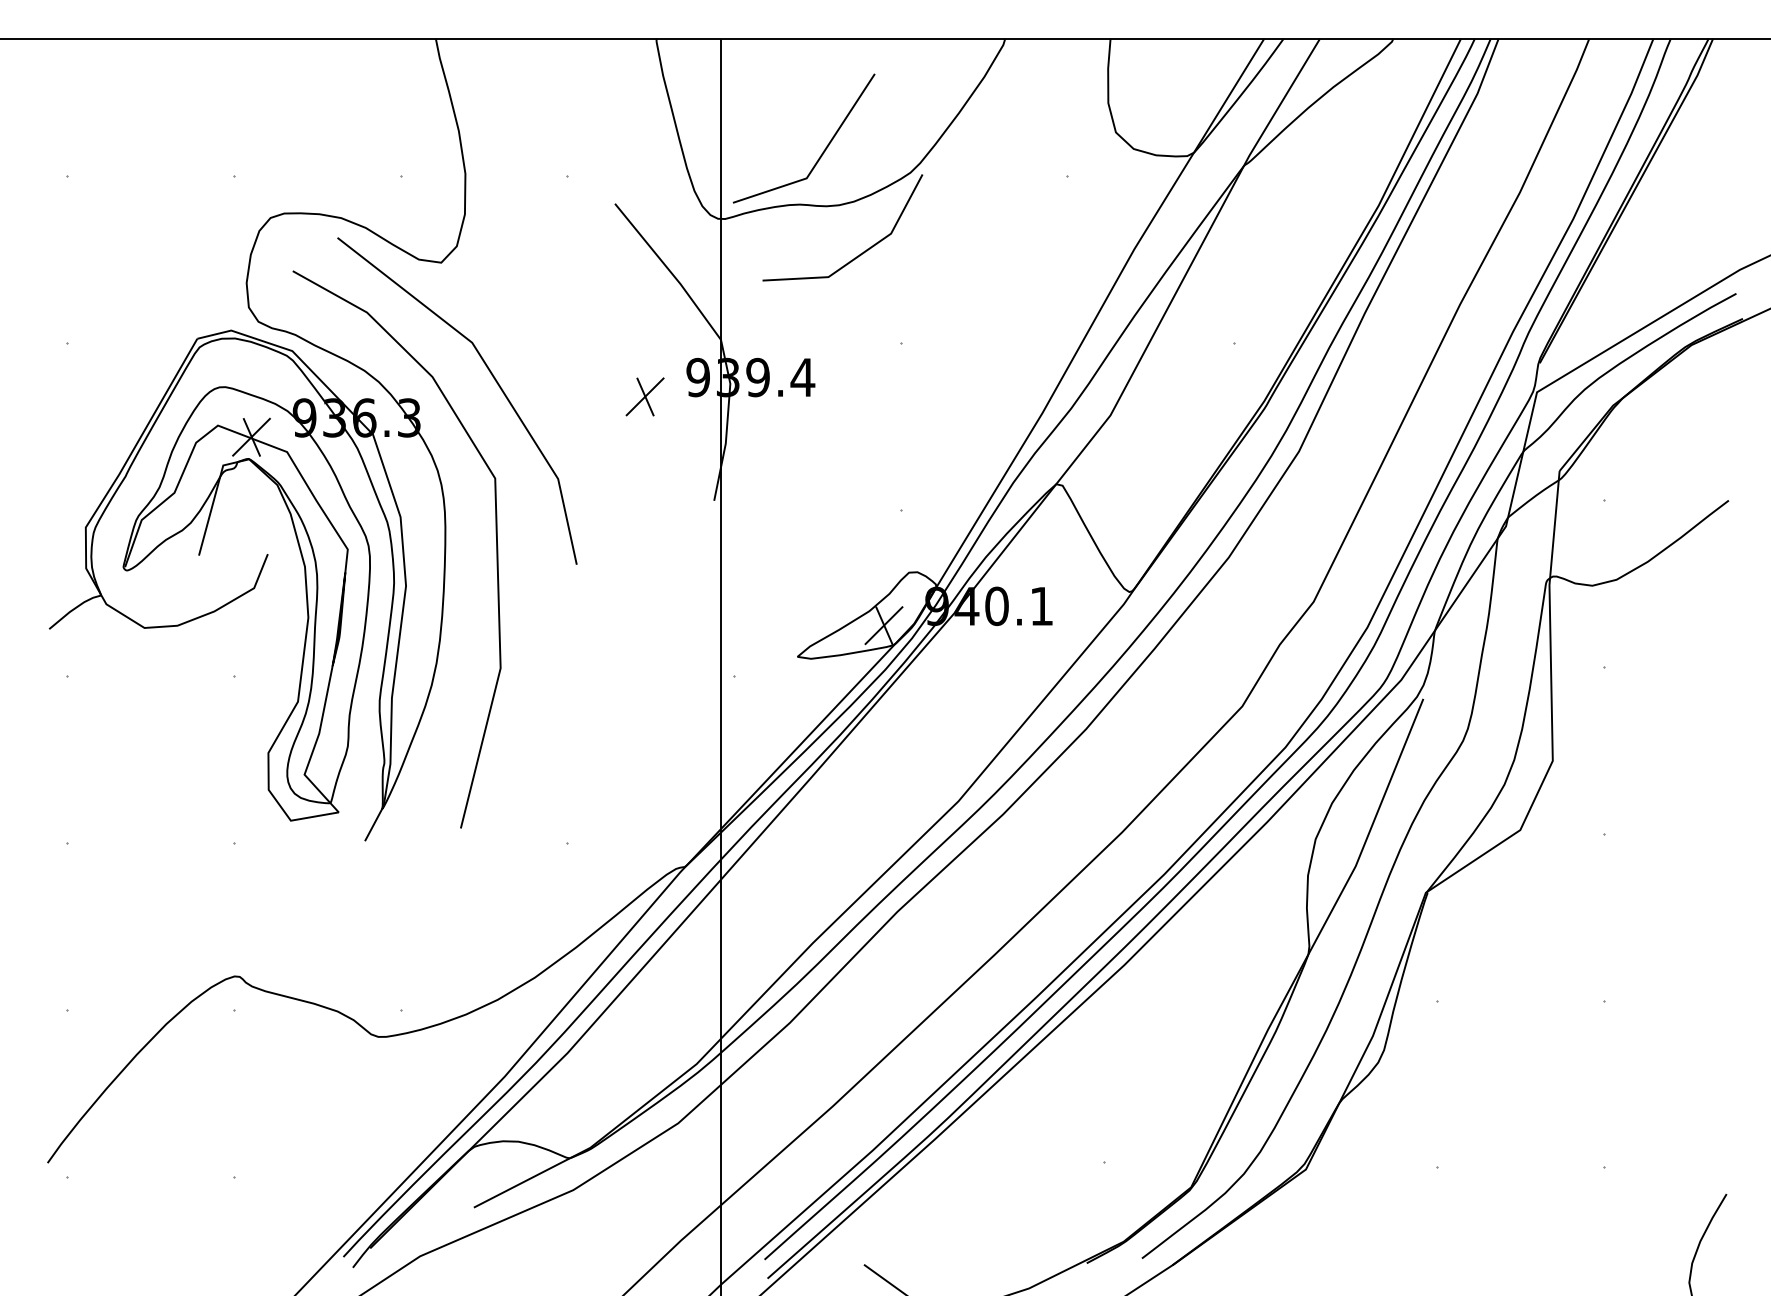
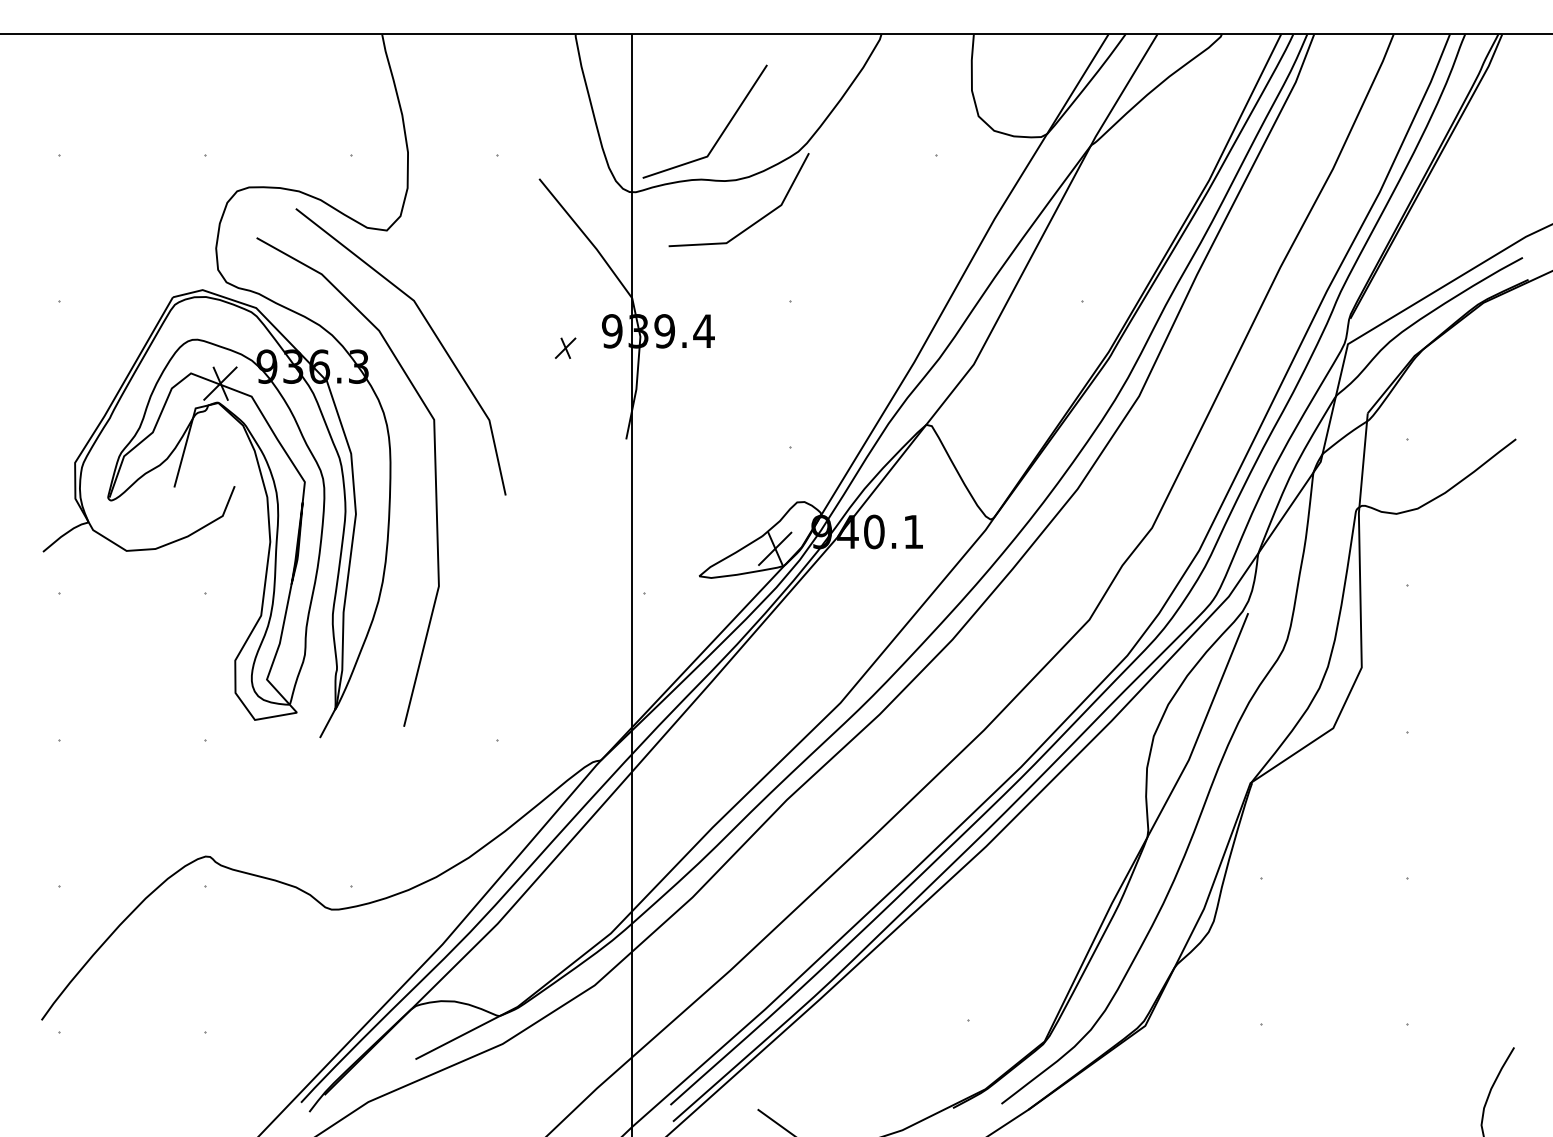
part: (644, 396) -> (565, 347), size x0.6

